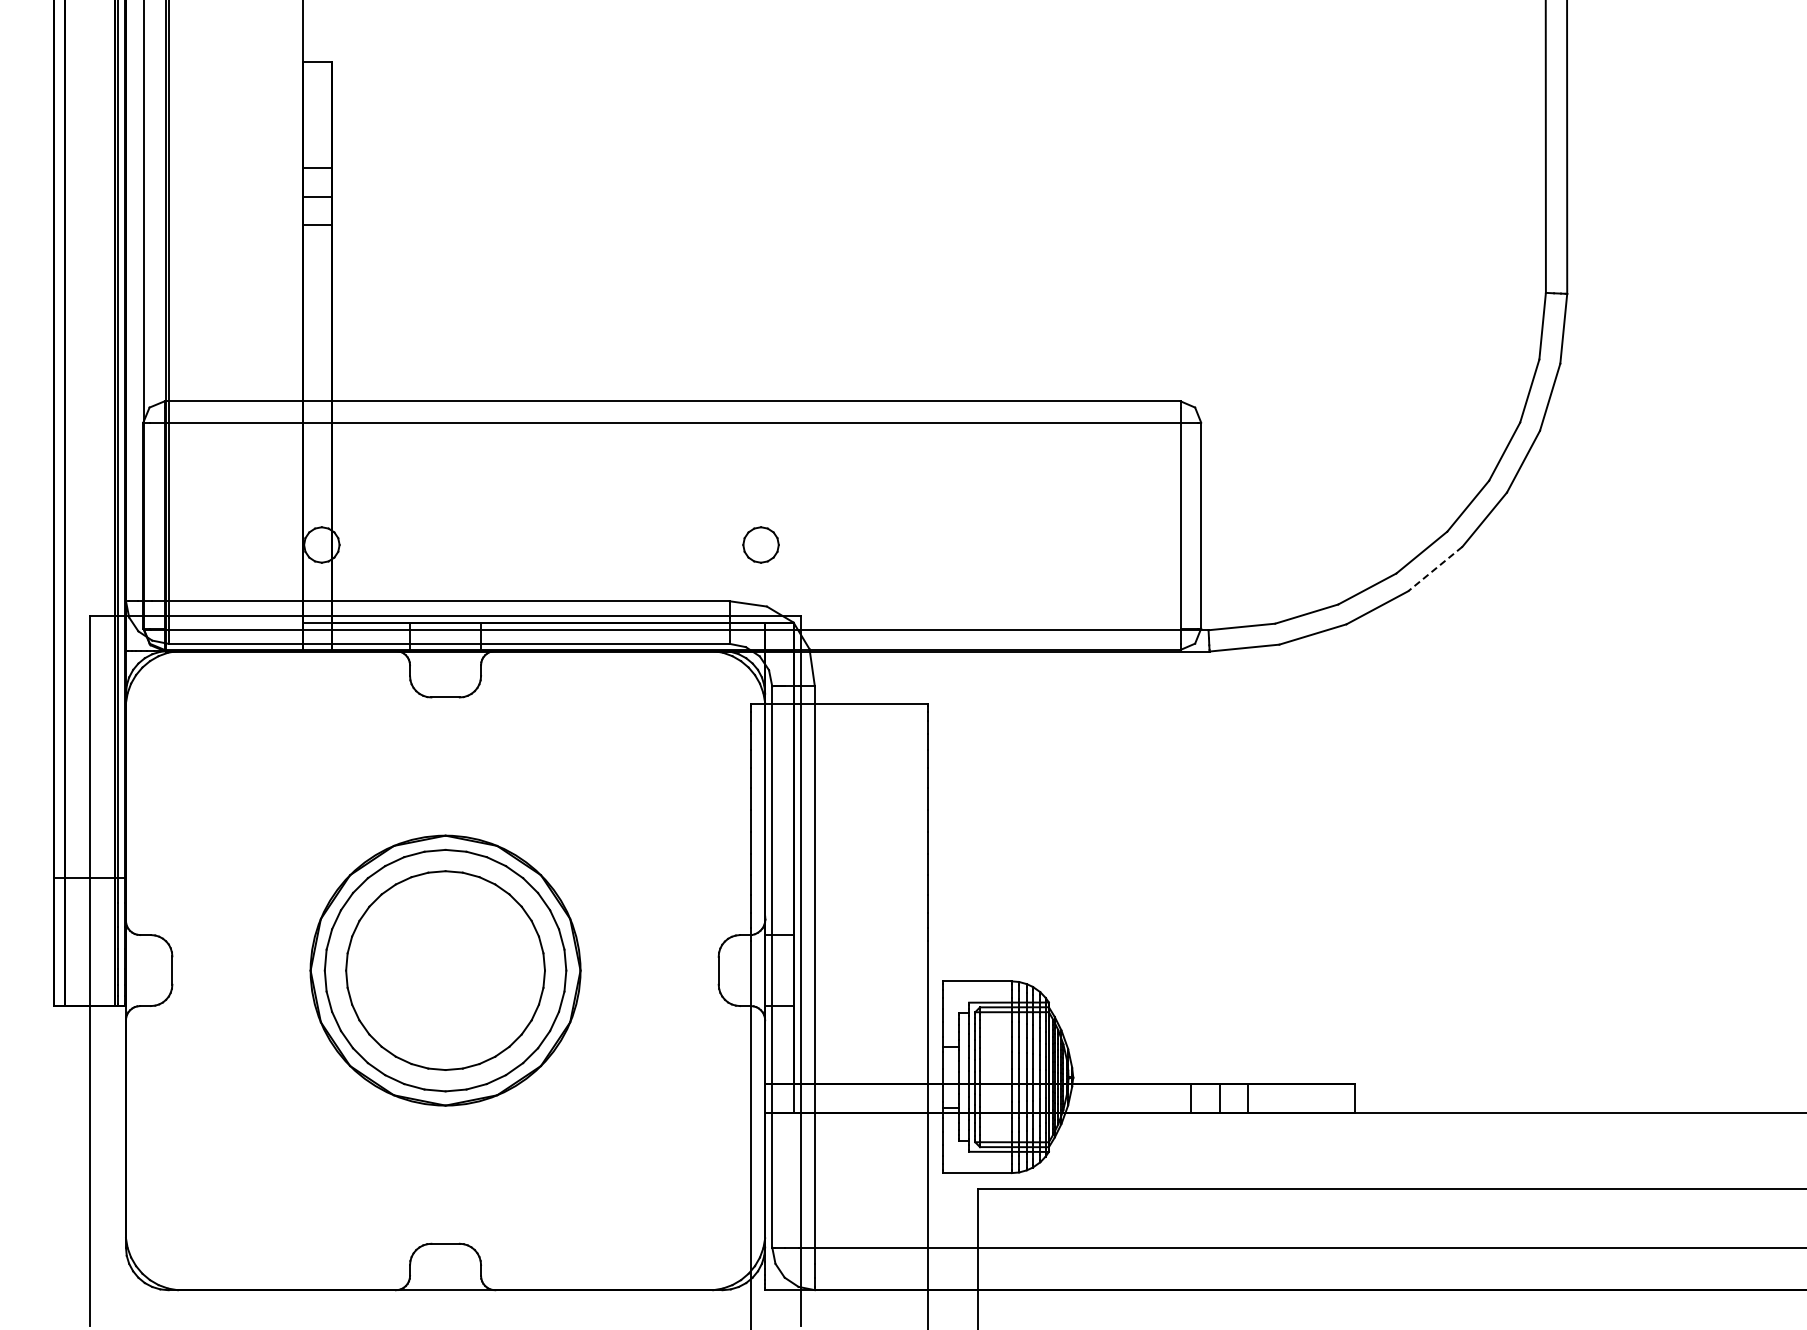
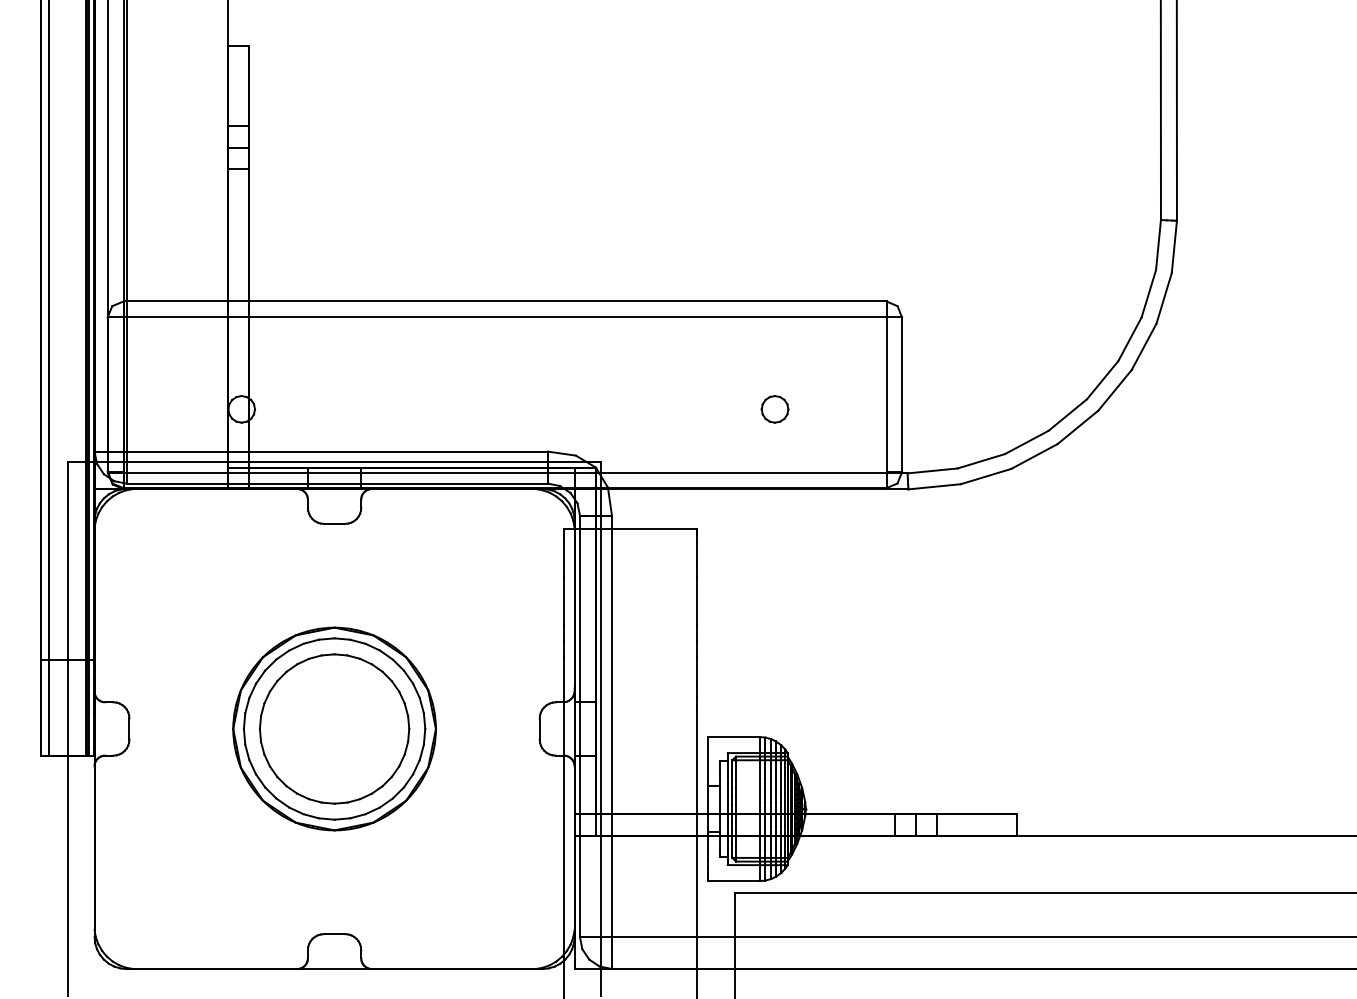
part: (760, 544) -> (774, 409), moved
line: (1434, 569) -> (1077, 427), dashed -> solid

